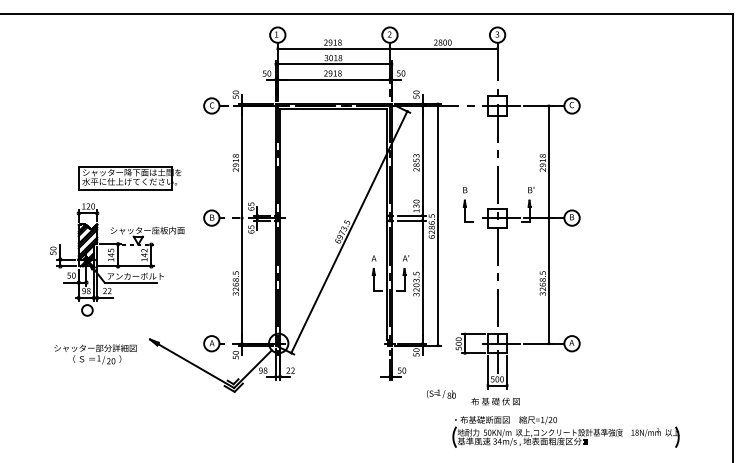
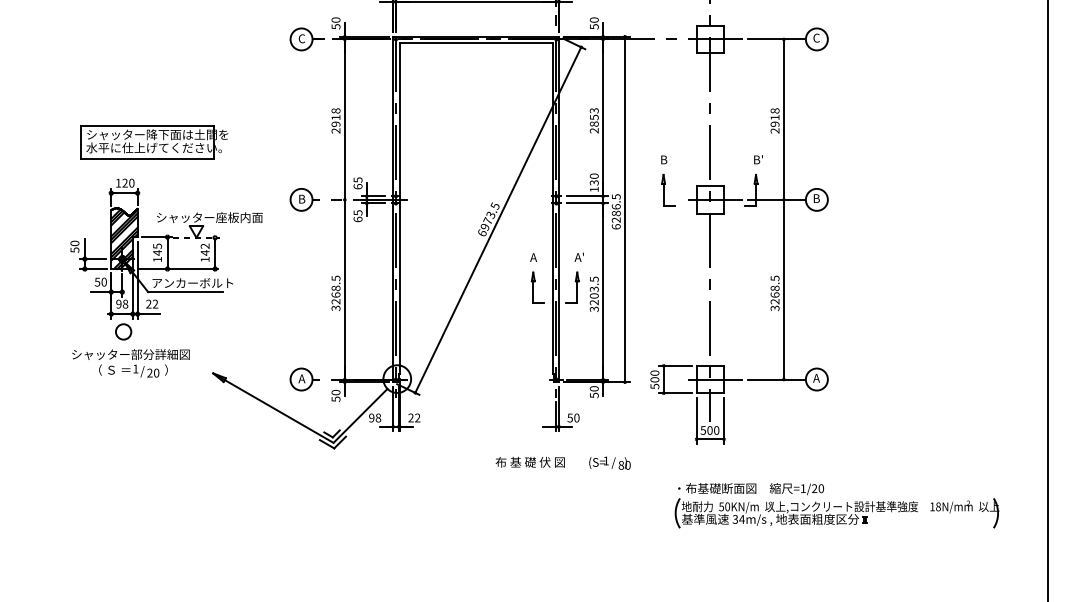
part: (129, 178) -> (153, 143), moved
text: (95, 354) -> (130, 363), moved
text: (441, 393) -> (610, 462), moved
text: (495, 401) -> (529, 462), moved
part: (565, 431) -> (836, 505), moved

